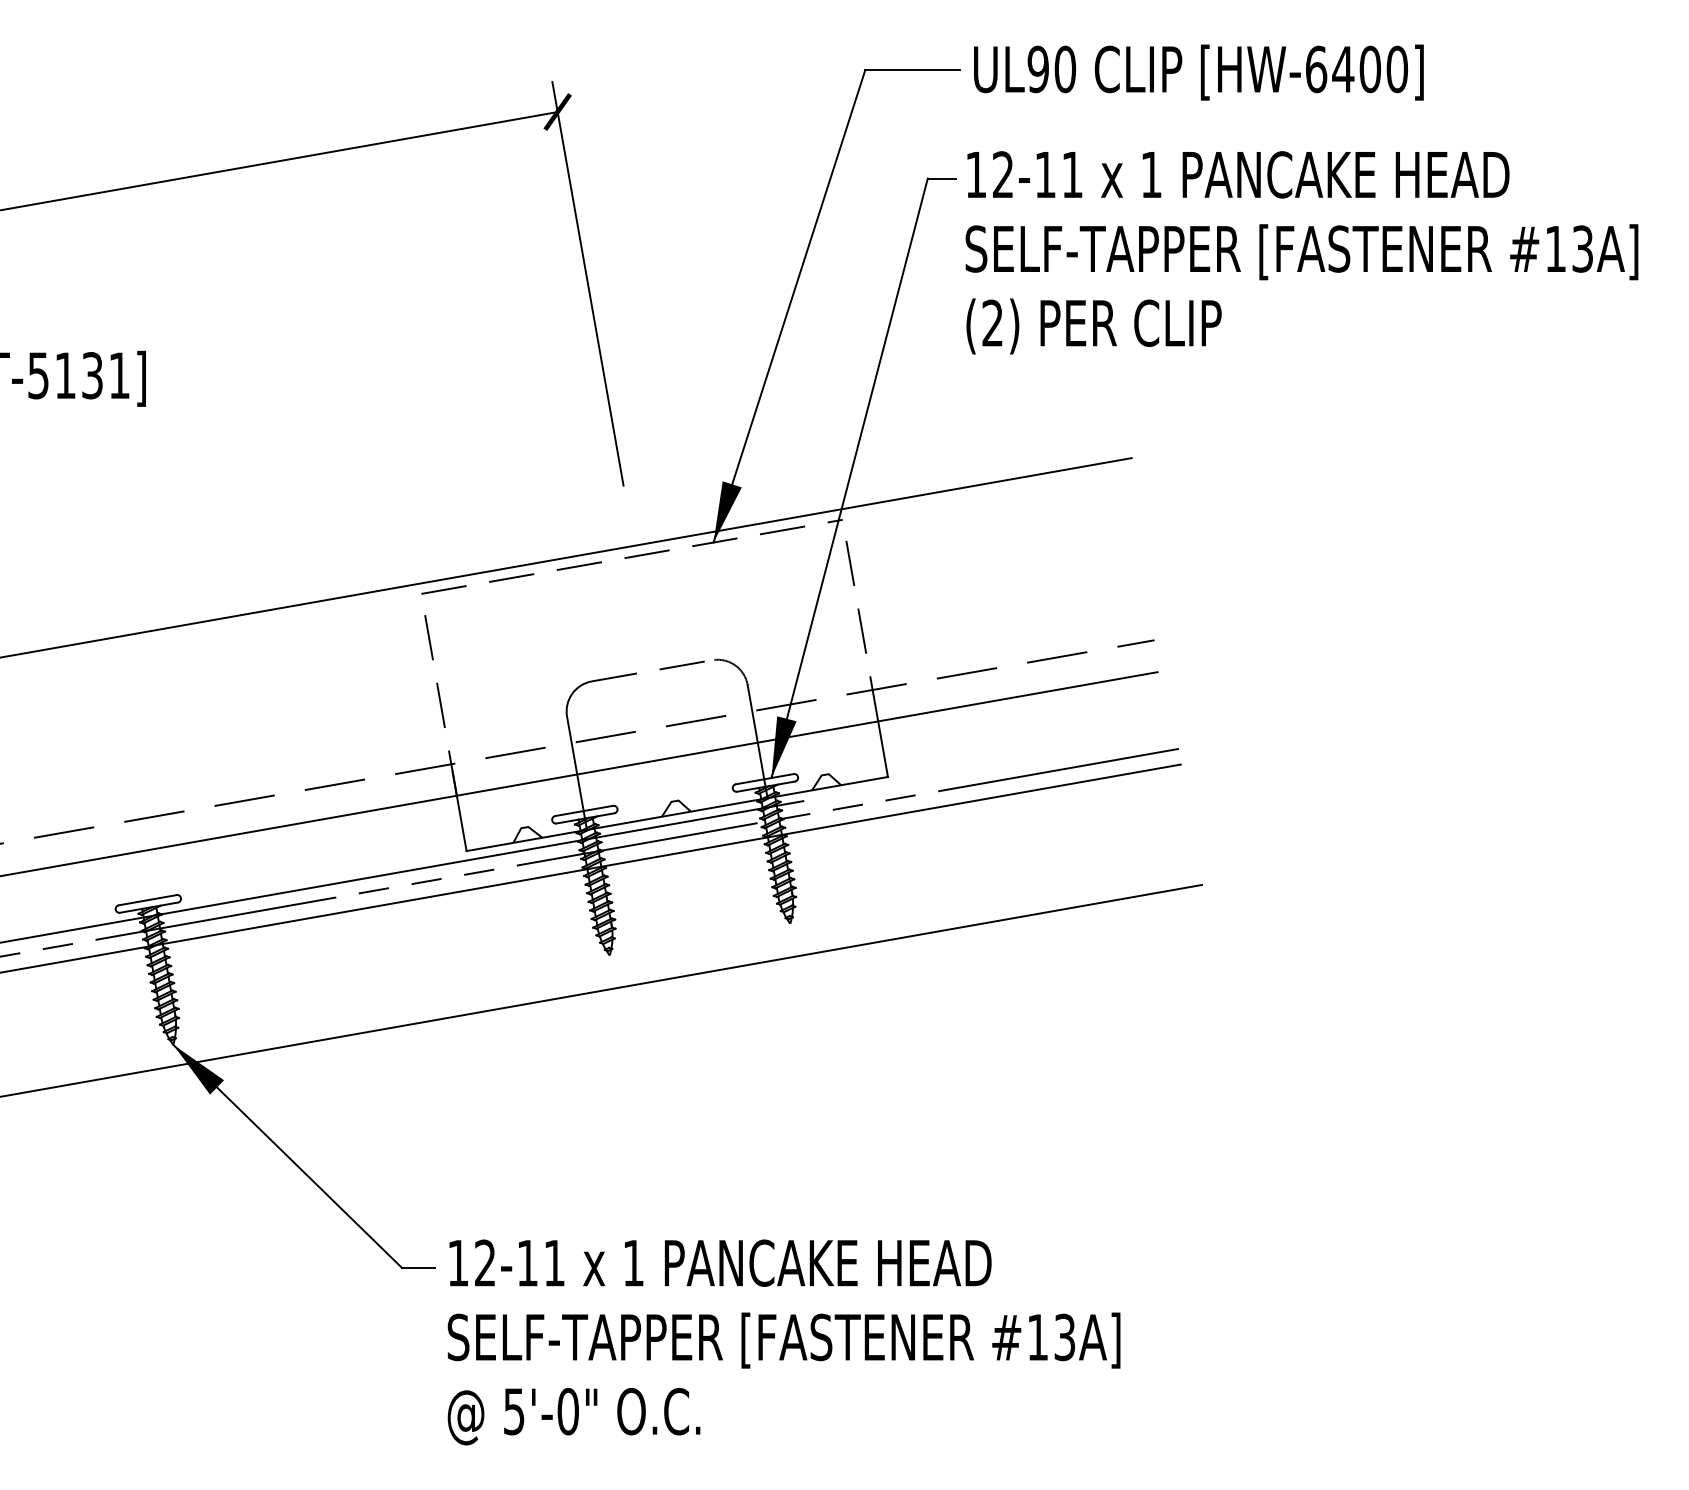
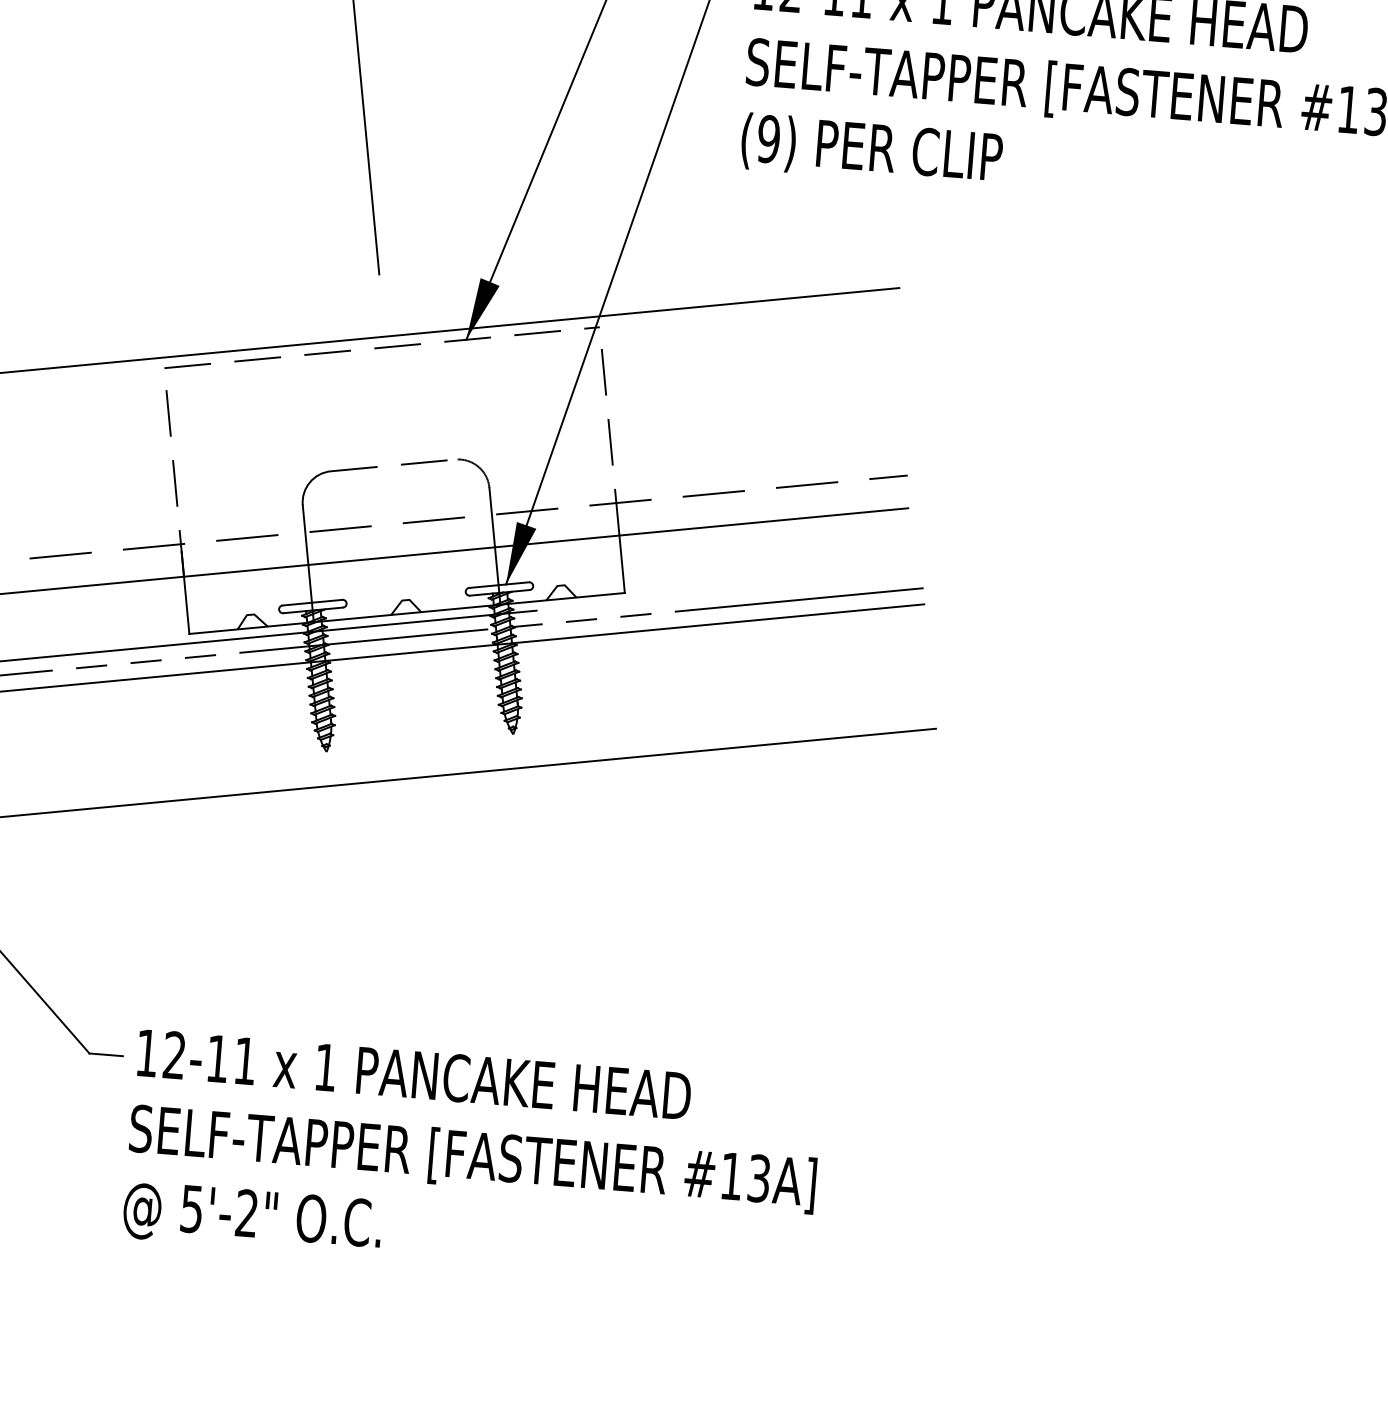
text: (992, 322) -> (768, 138), (2) -> (9)
text: (567, 1411) -> (246, 1213), 5'-0" -> 5'-2"

